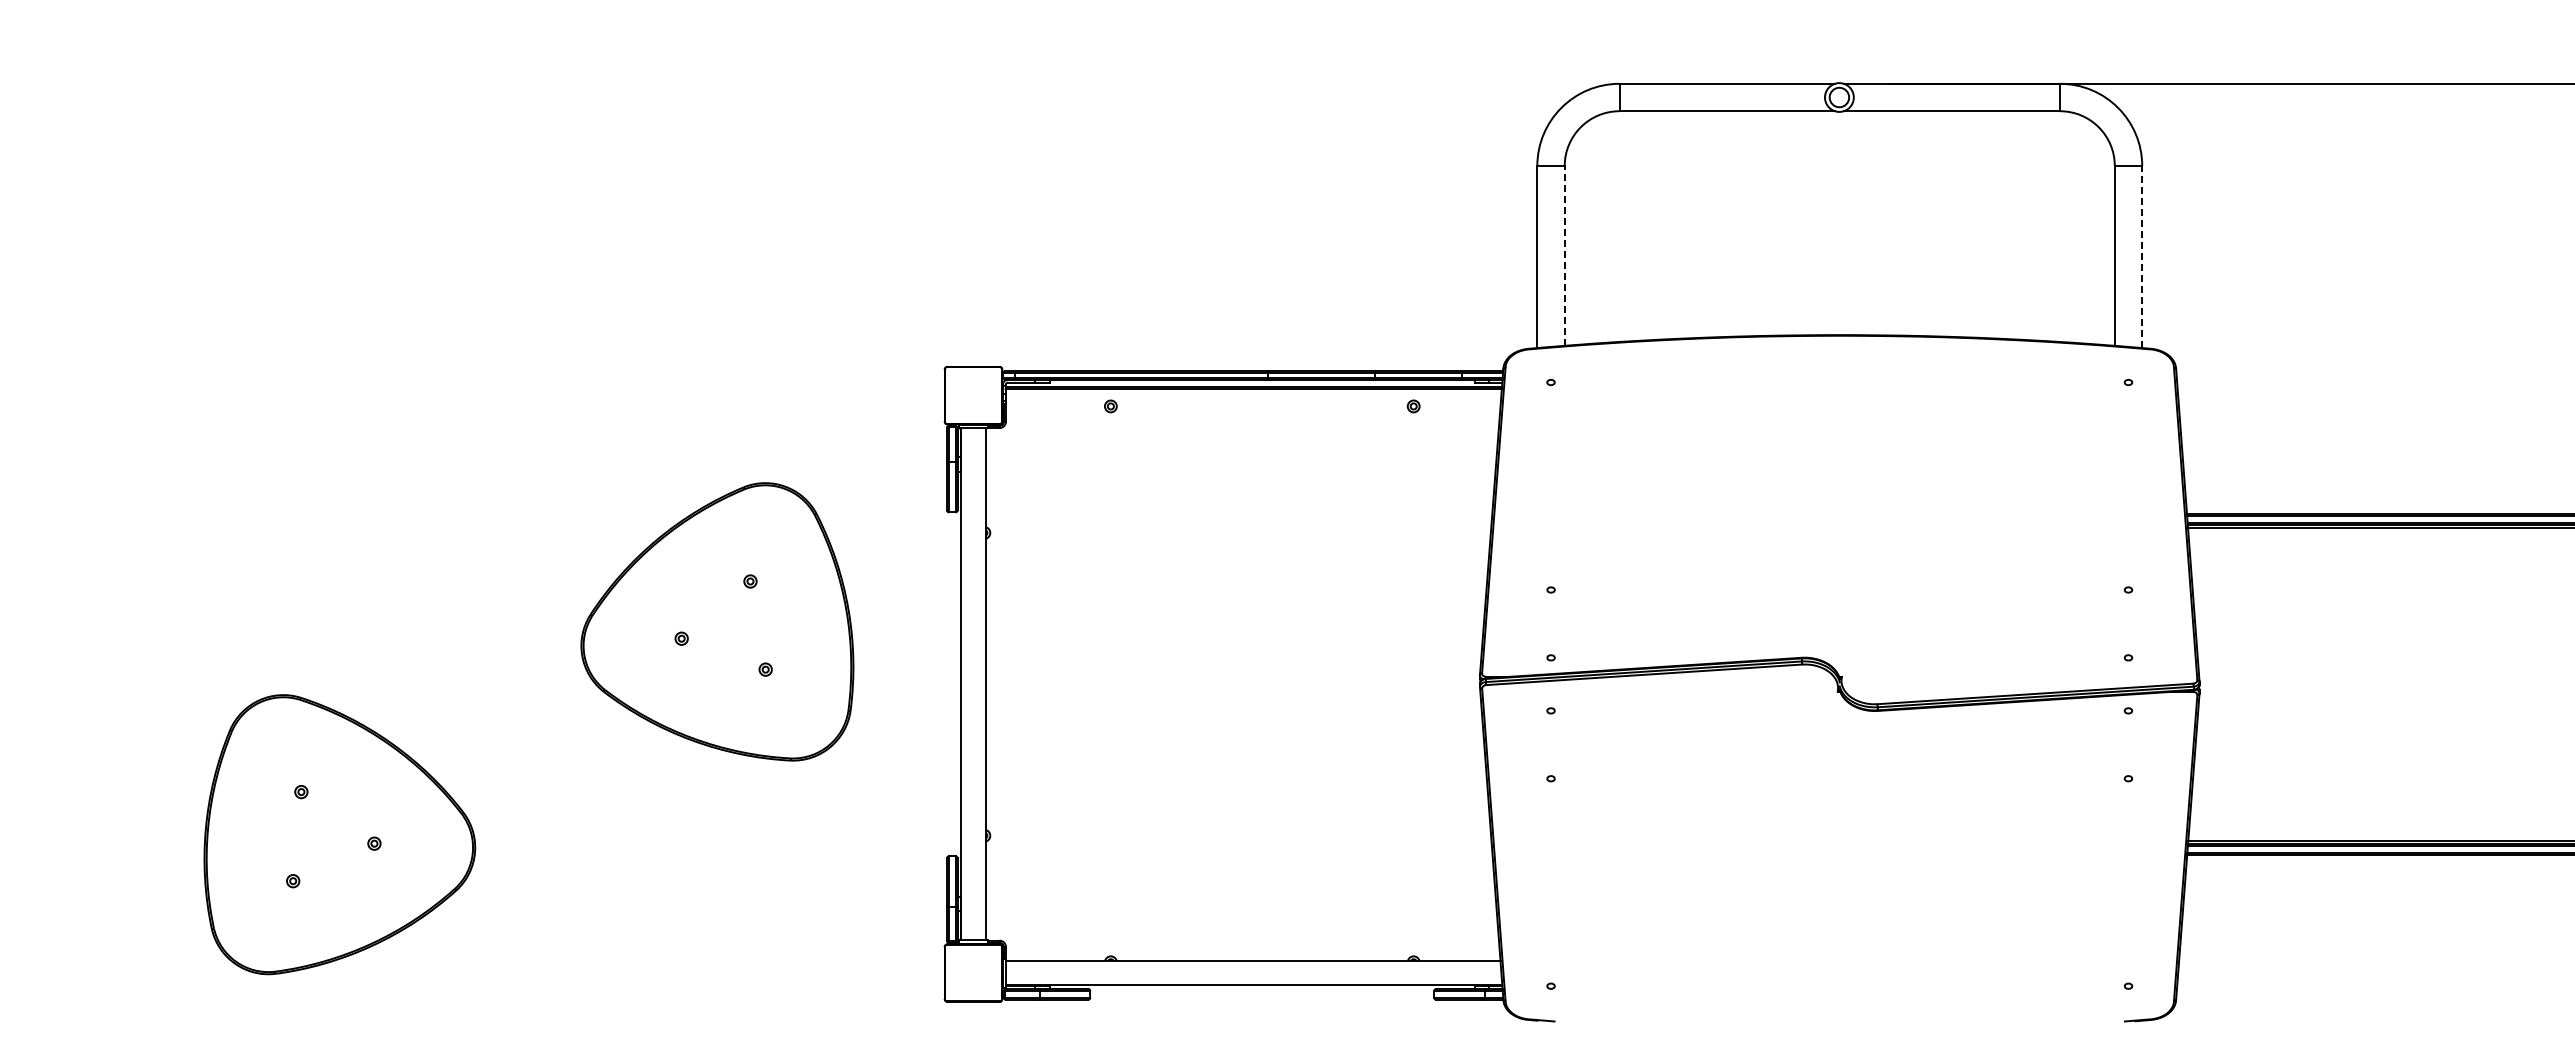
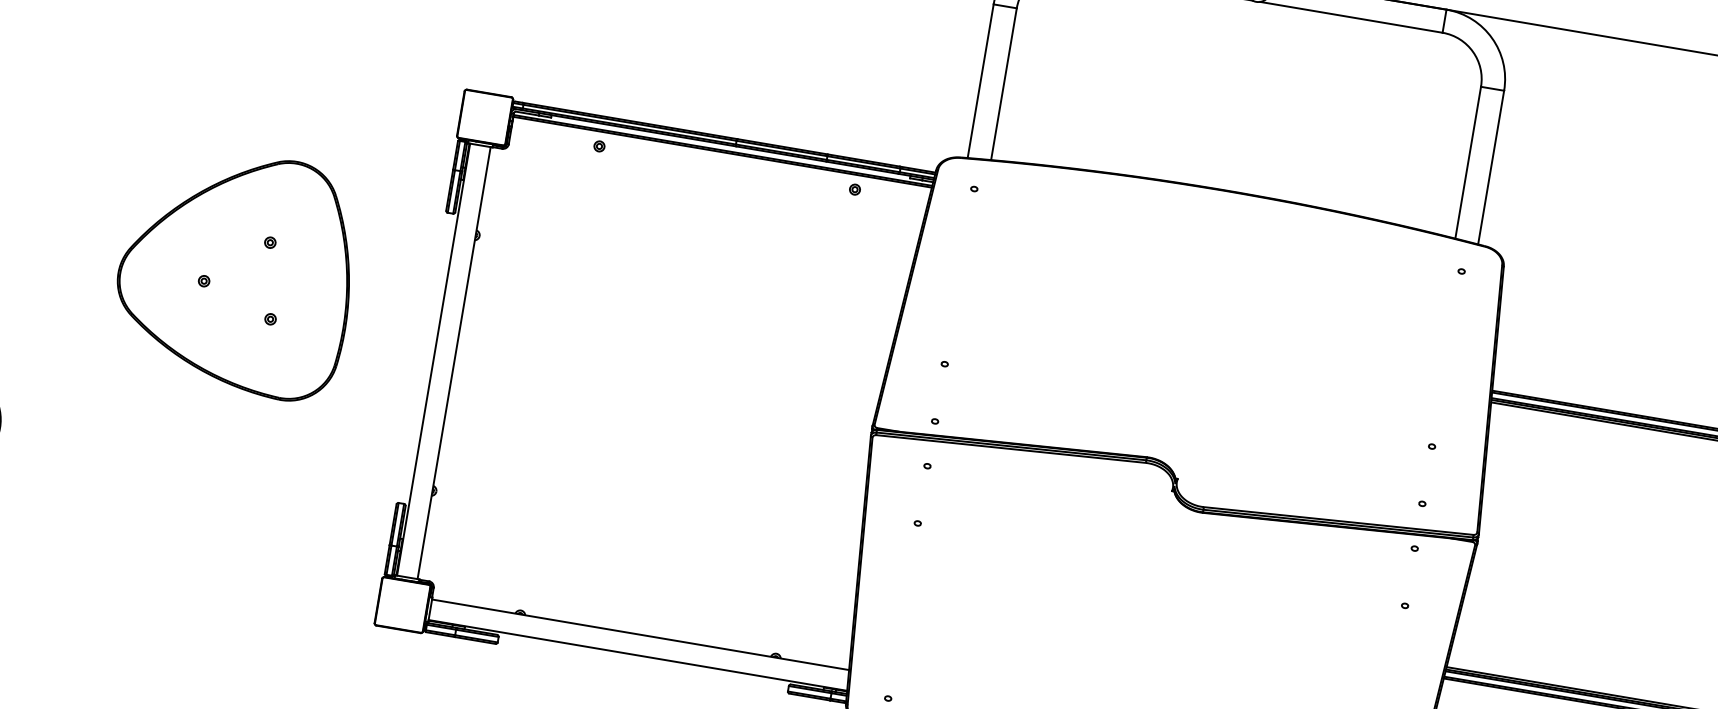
line: (1564, 255) -> (1003, 83), dashed -> solid
line: (2142, 256) -> (1491, 167), dashed -> solid

